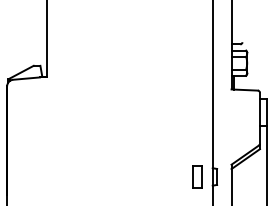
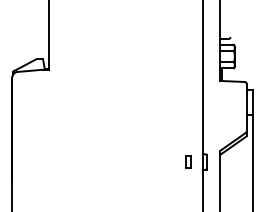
part: (197, 176) -> (188, 161), size x0.6

